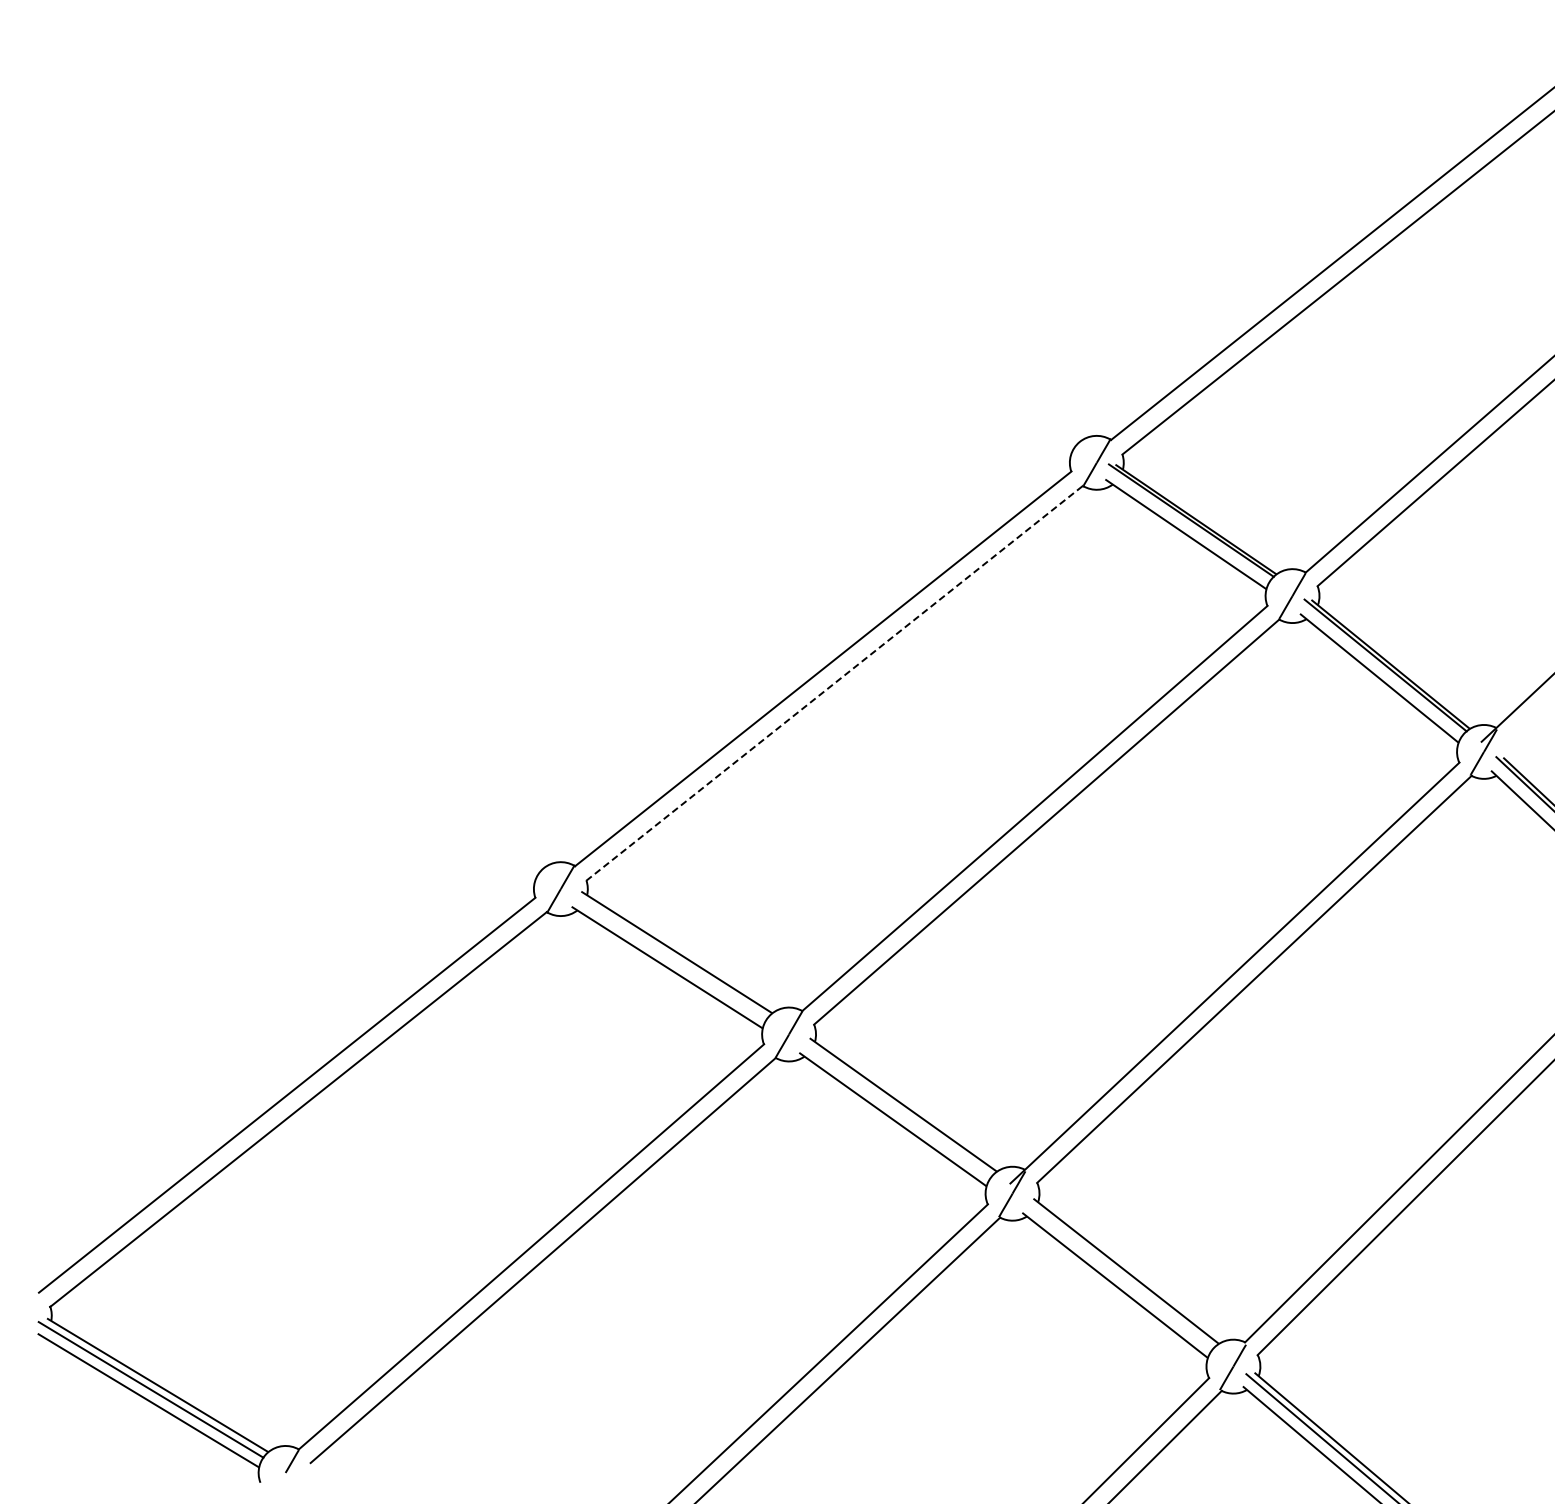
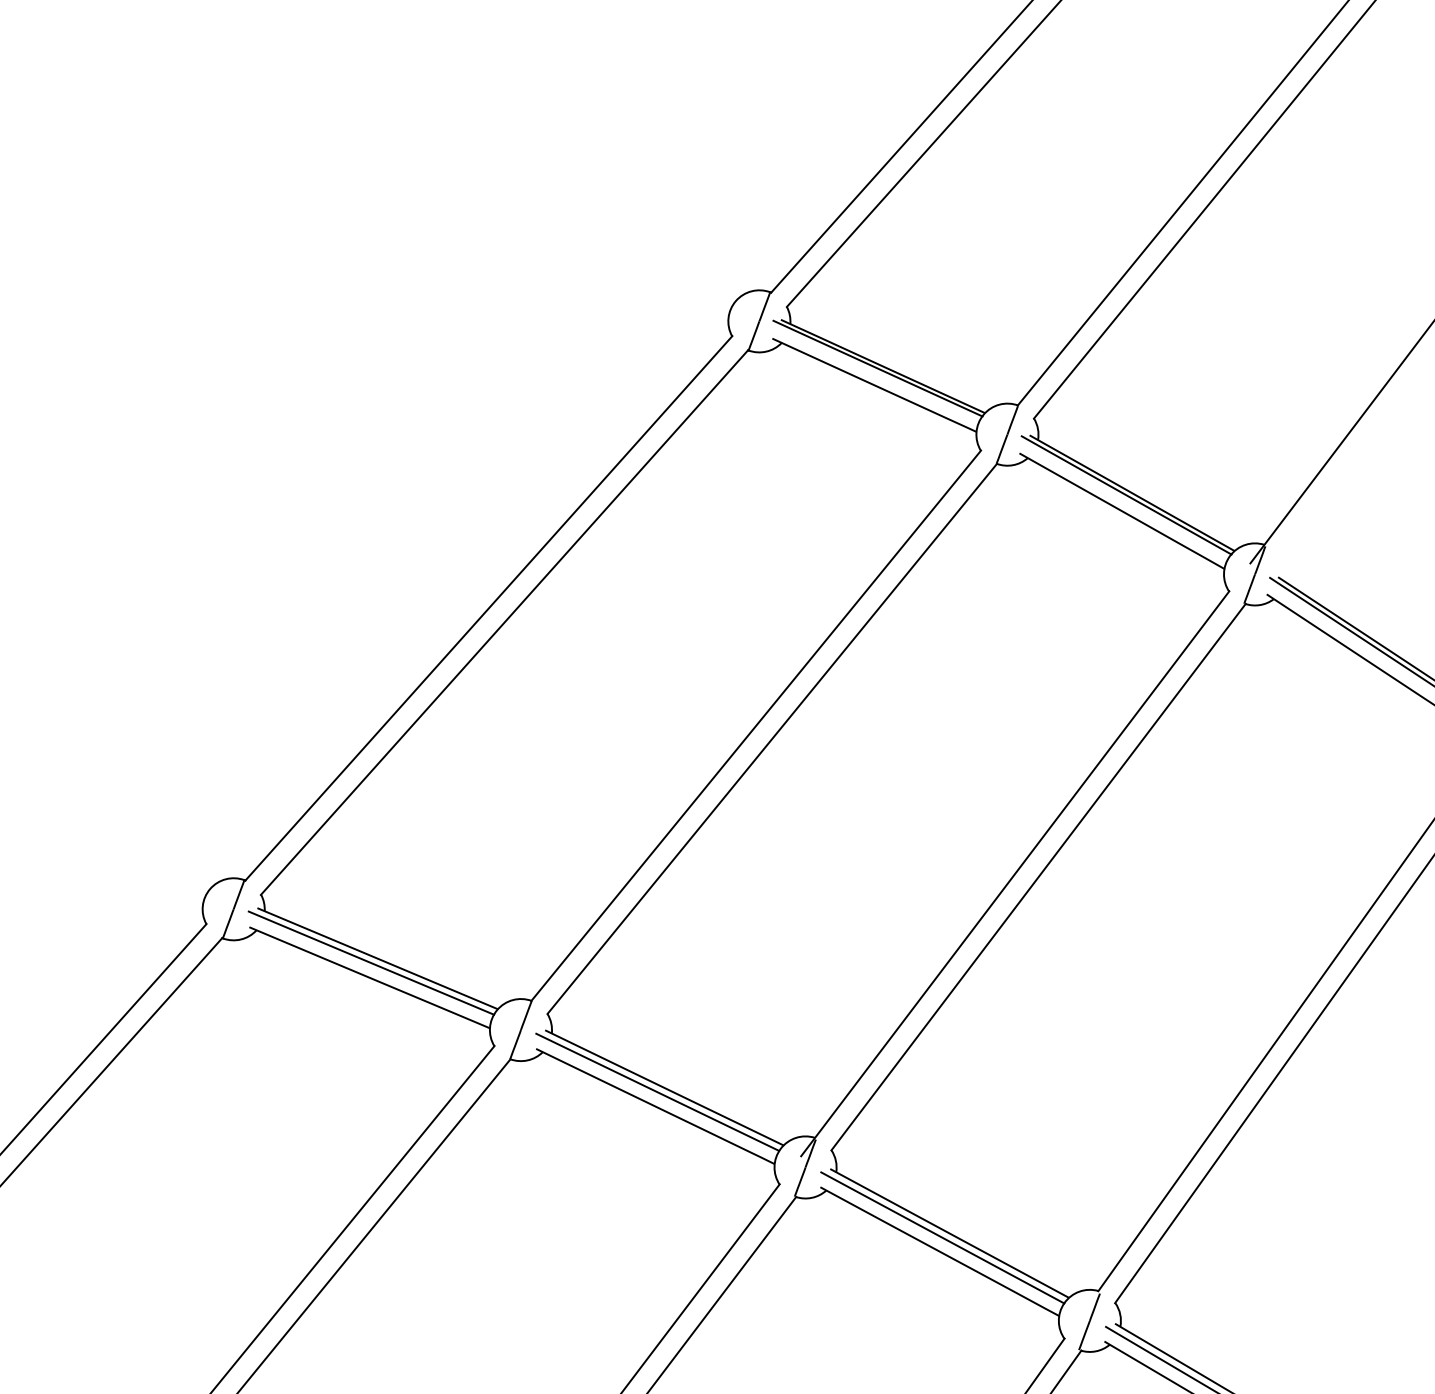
line: (835, 682) -> (505, 621), dashed -> solid
line: (670, 955) -> (371, 963), added
line: (896, 1107) -> (657, 1092), added
line: (1119, 1273) -> (942, 1237), added

